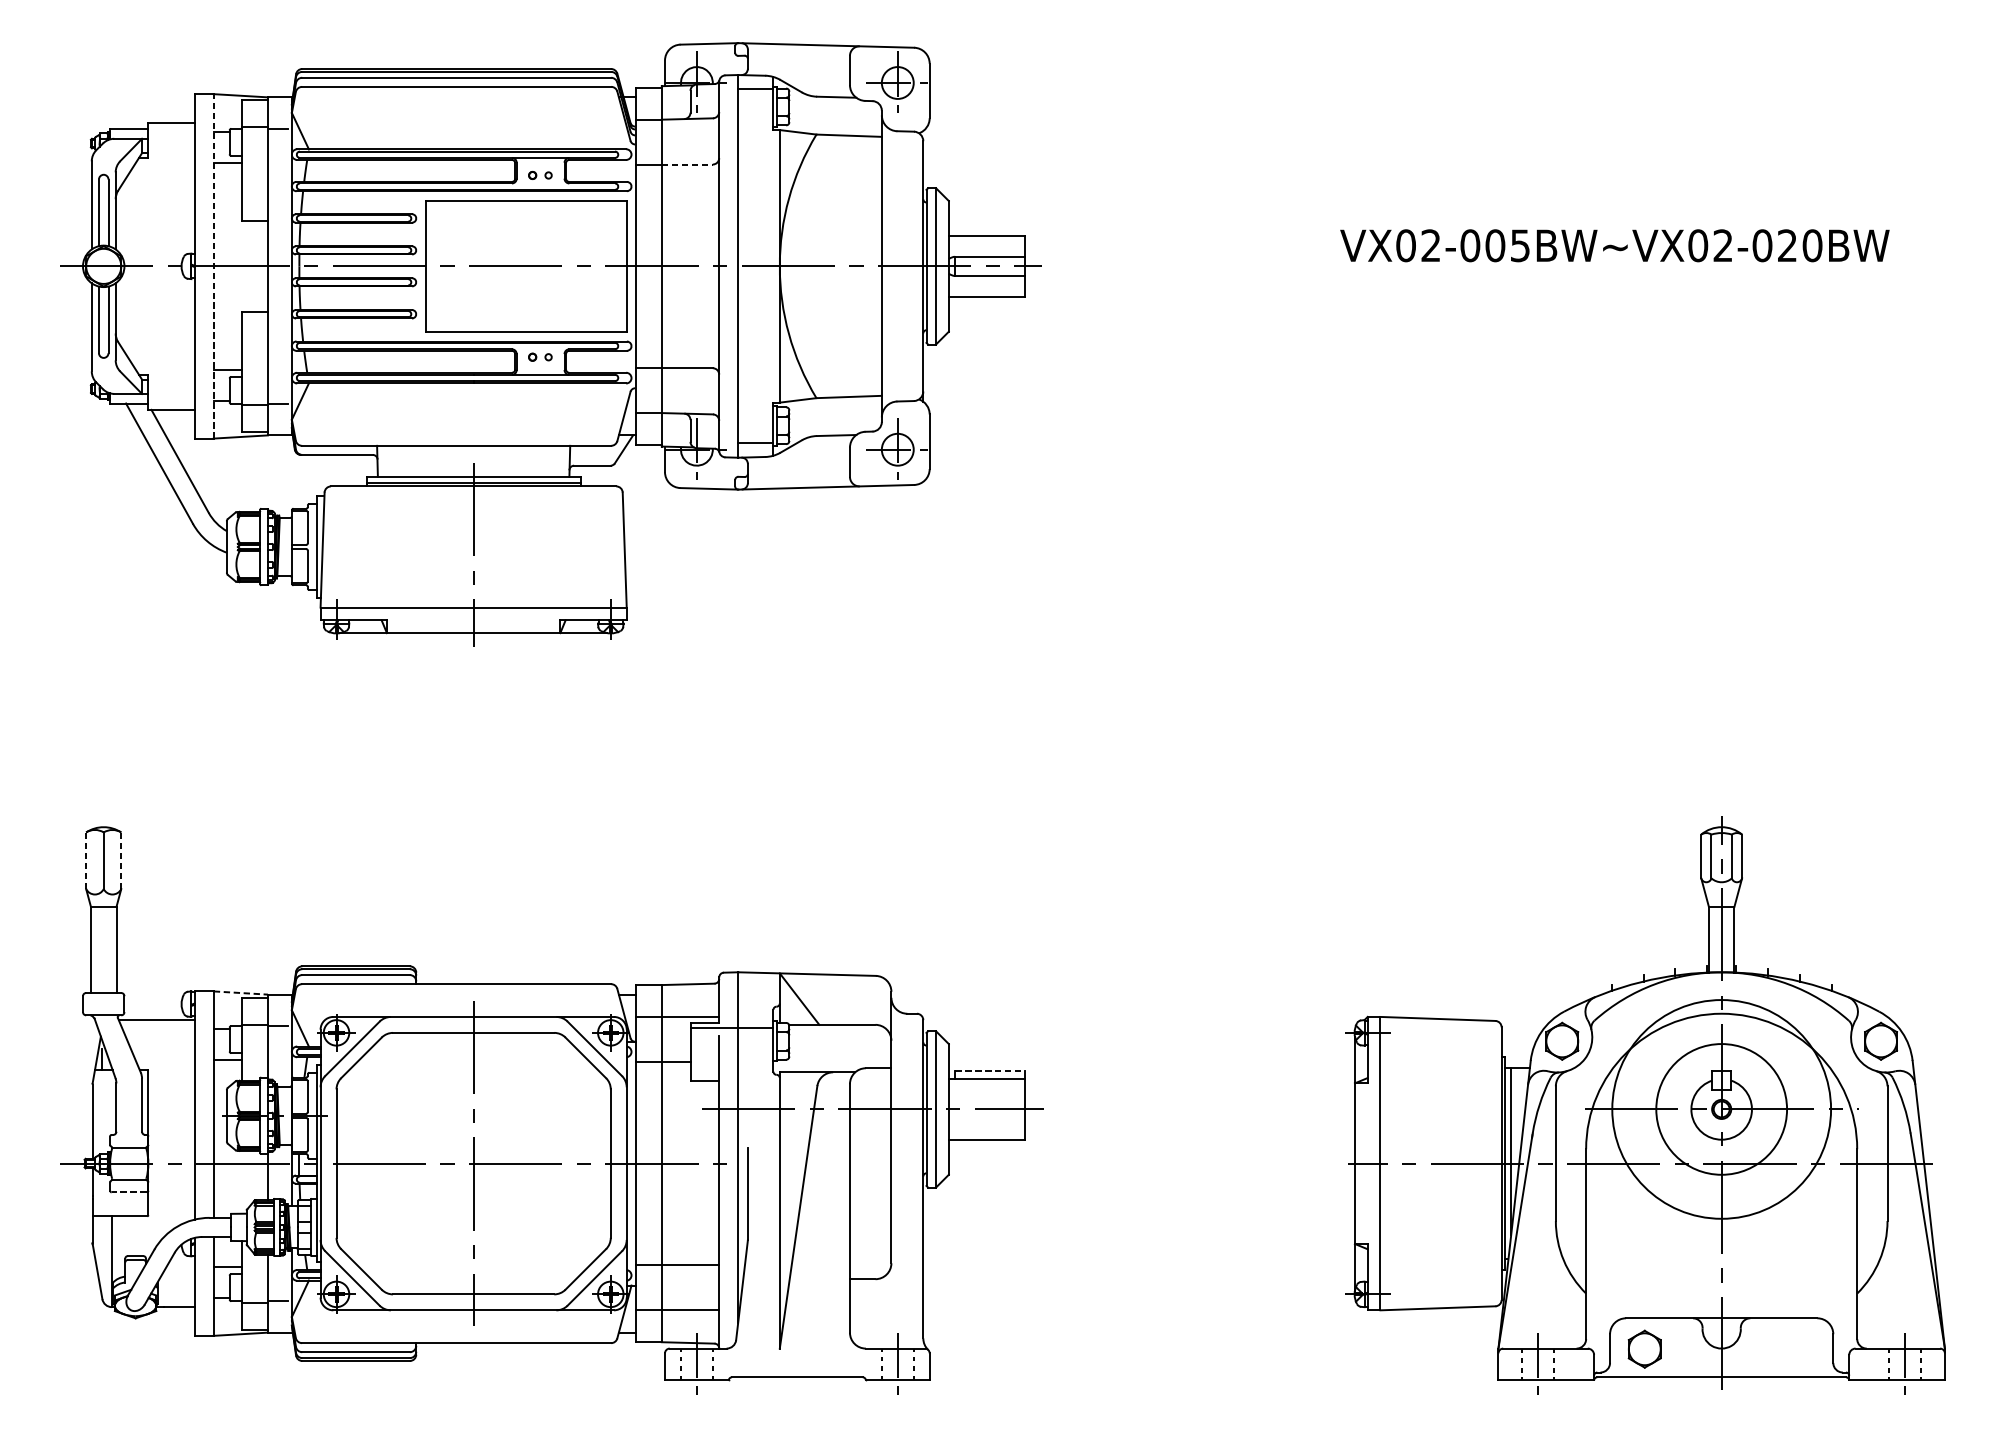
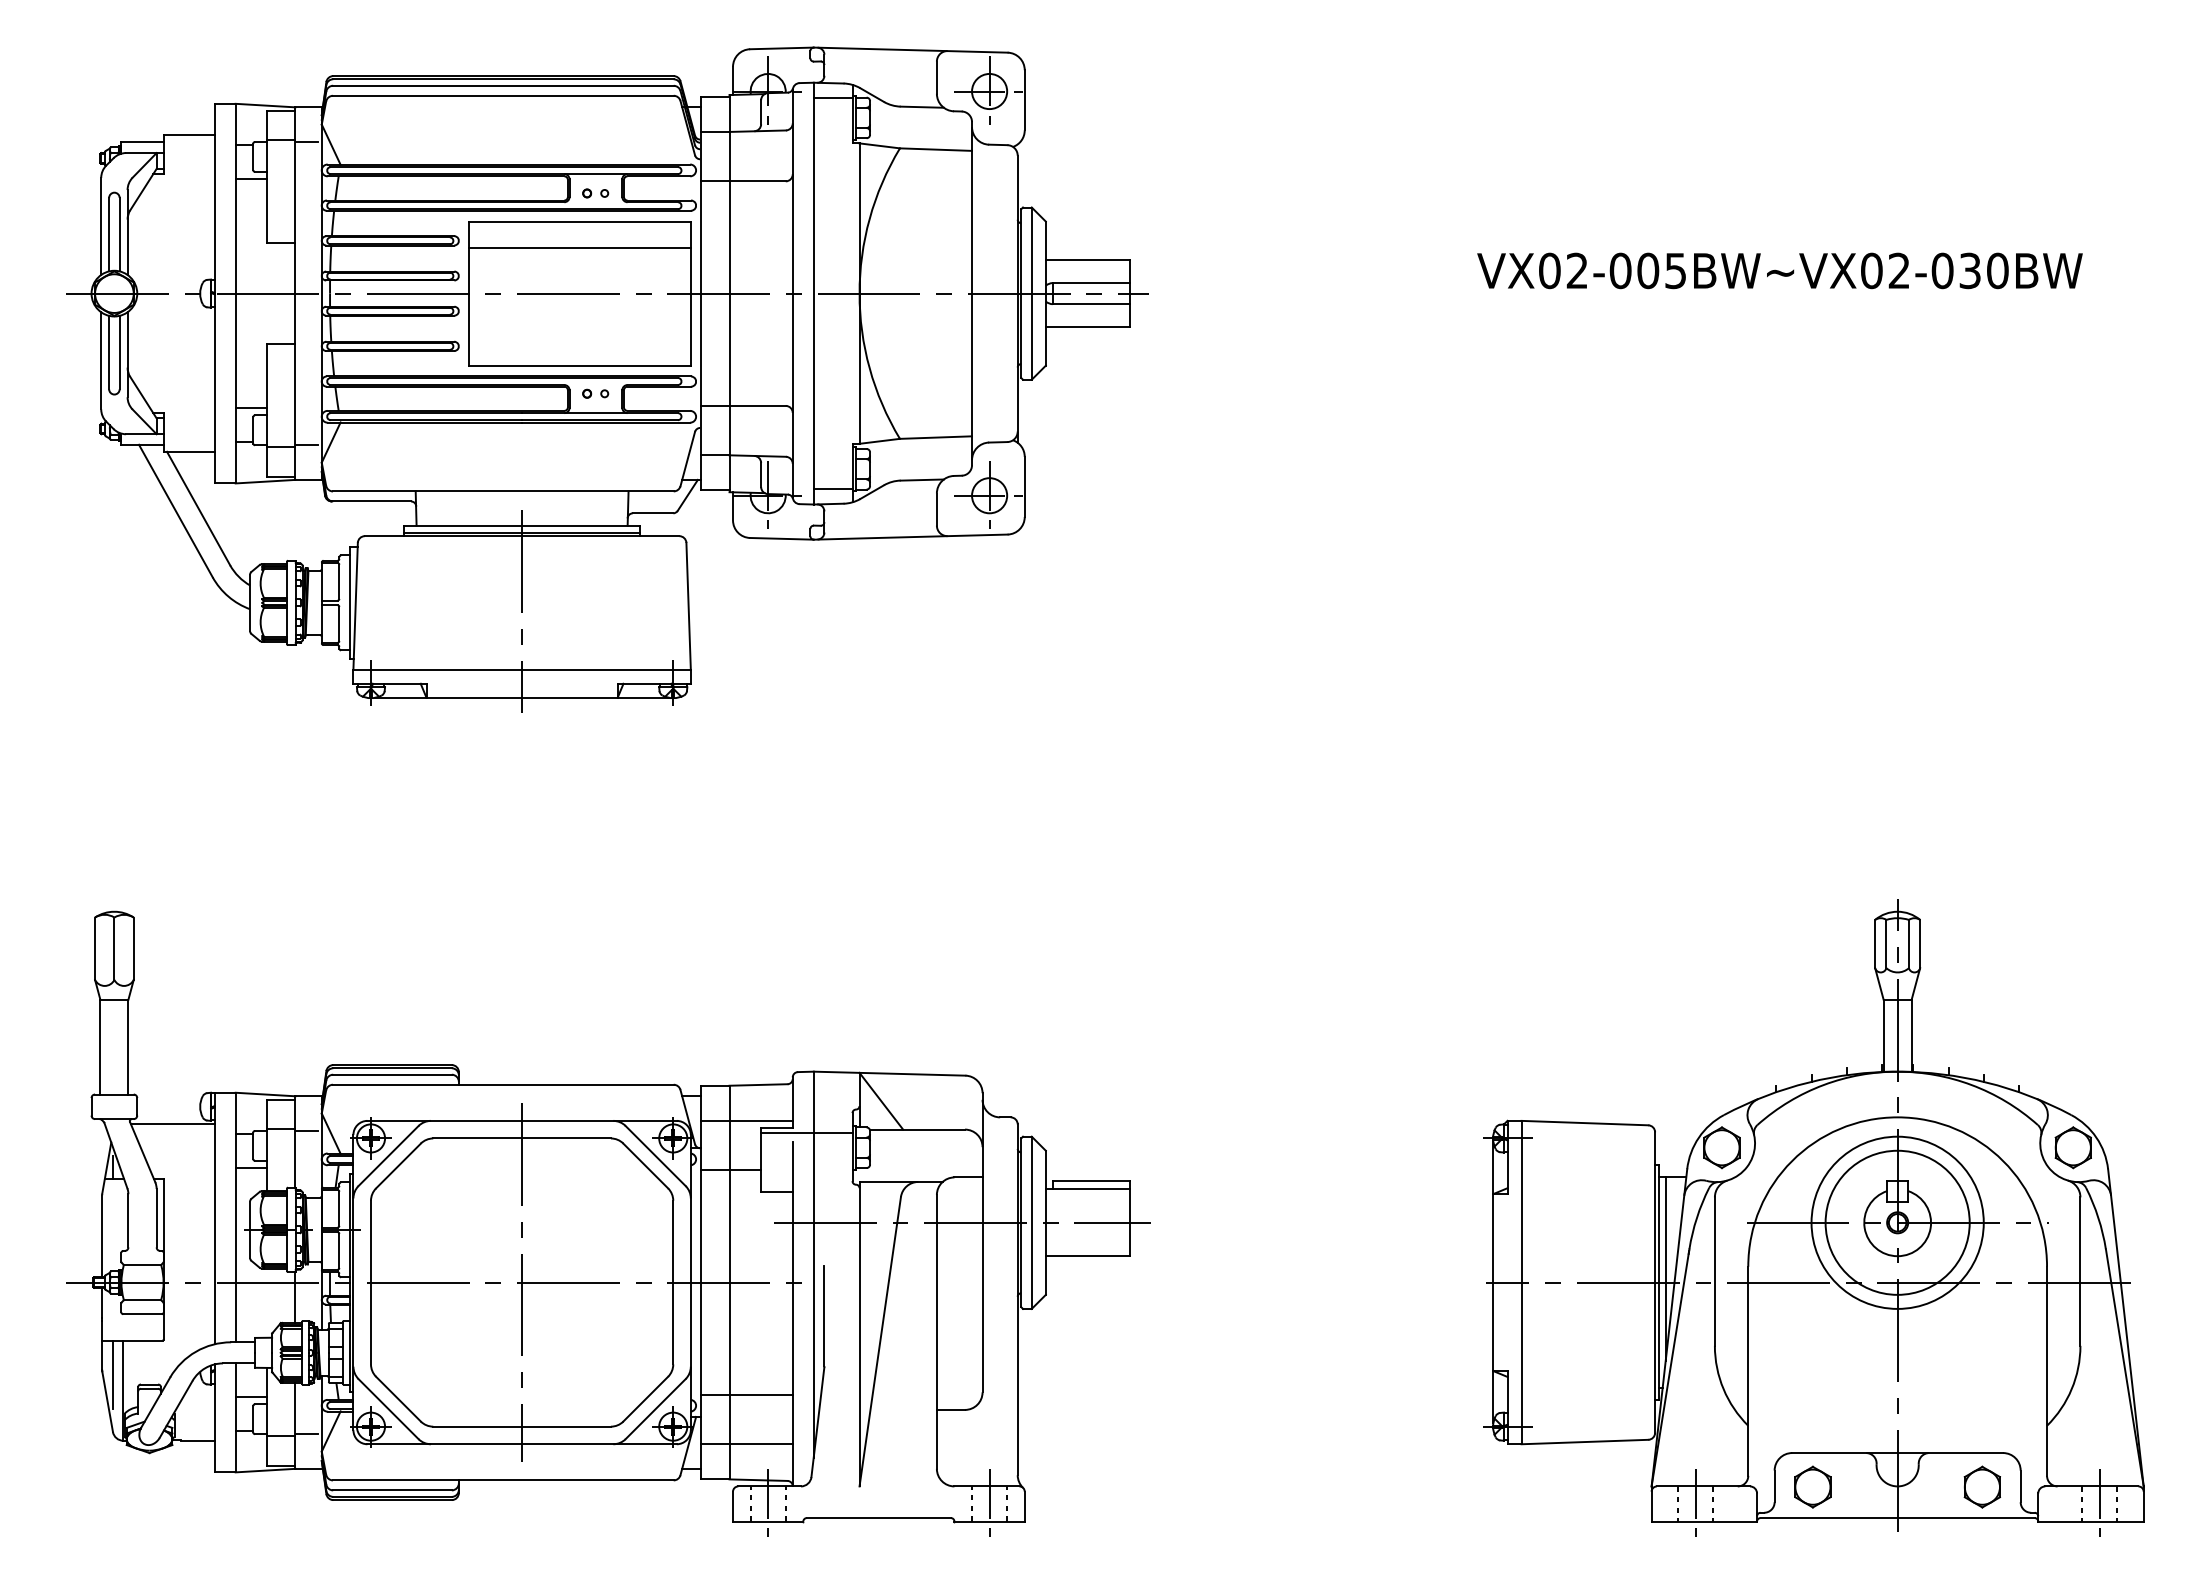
line: (688, 164) -> (758, 181), dashed -> solid
line: (525, 224) -> (579, 247), added
text: (1786, 246) -> (1969, 271), VX02-005BW~VX02-020BW -> VX02-005BW~VX02-030BW
line: (213, 266) -> (235, 293), dashed -> solid
line: (86, 860) -> (95, 948), dashed -> solid
line: (121, 860) -> (133, 948), dashed -> solid
line: (240, 993) -> (265, 1094), dashed -> solid
line: (990, 1071) -> (1091, 1180), dashed -> solid
circle: (1721, 1109) -> (1897, 1222), size x0.71
line: (129, 1192) -> (142, 1314), dashed -> solid
line: (102, 1247) -> (112, 1374), added
part: (1797, 1348) -> (1981, 1486), added

